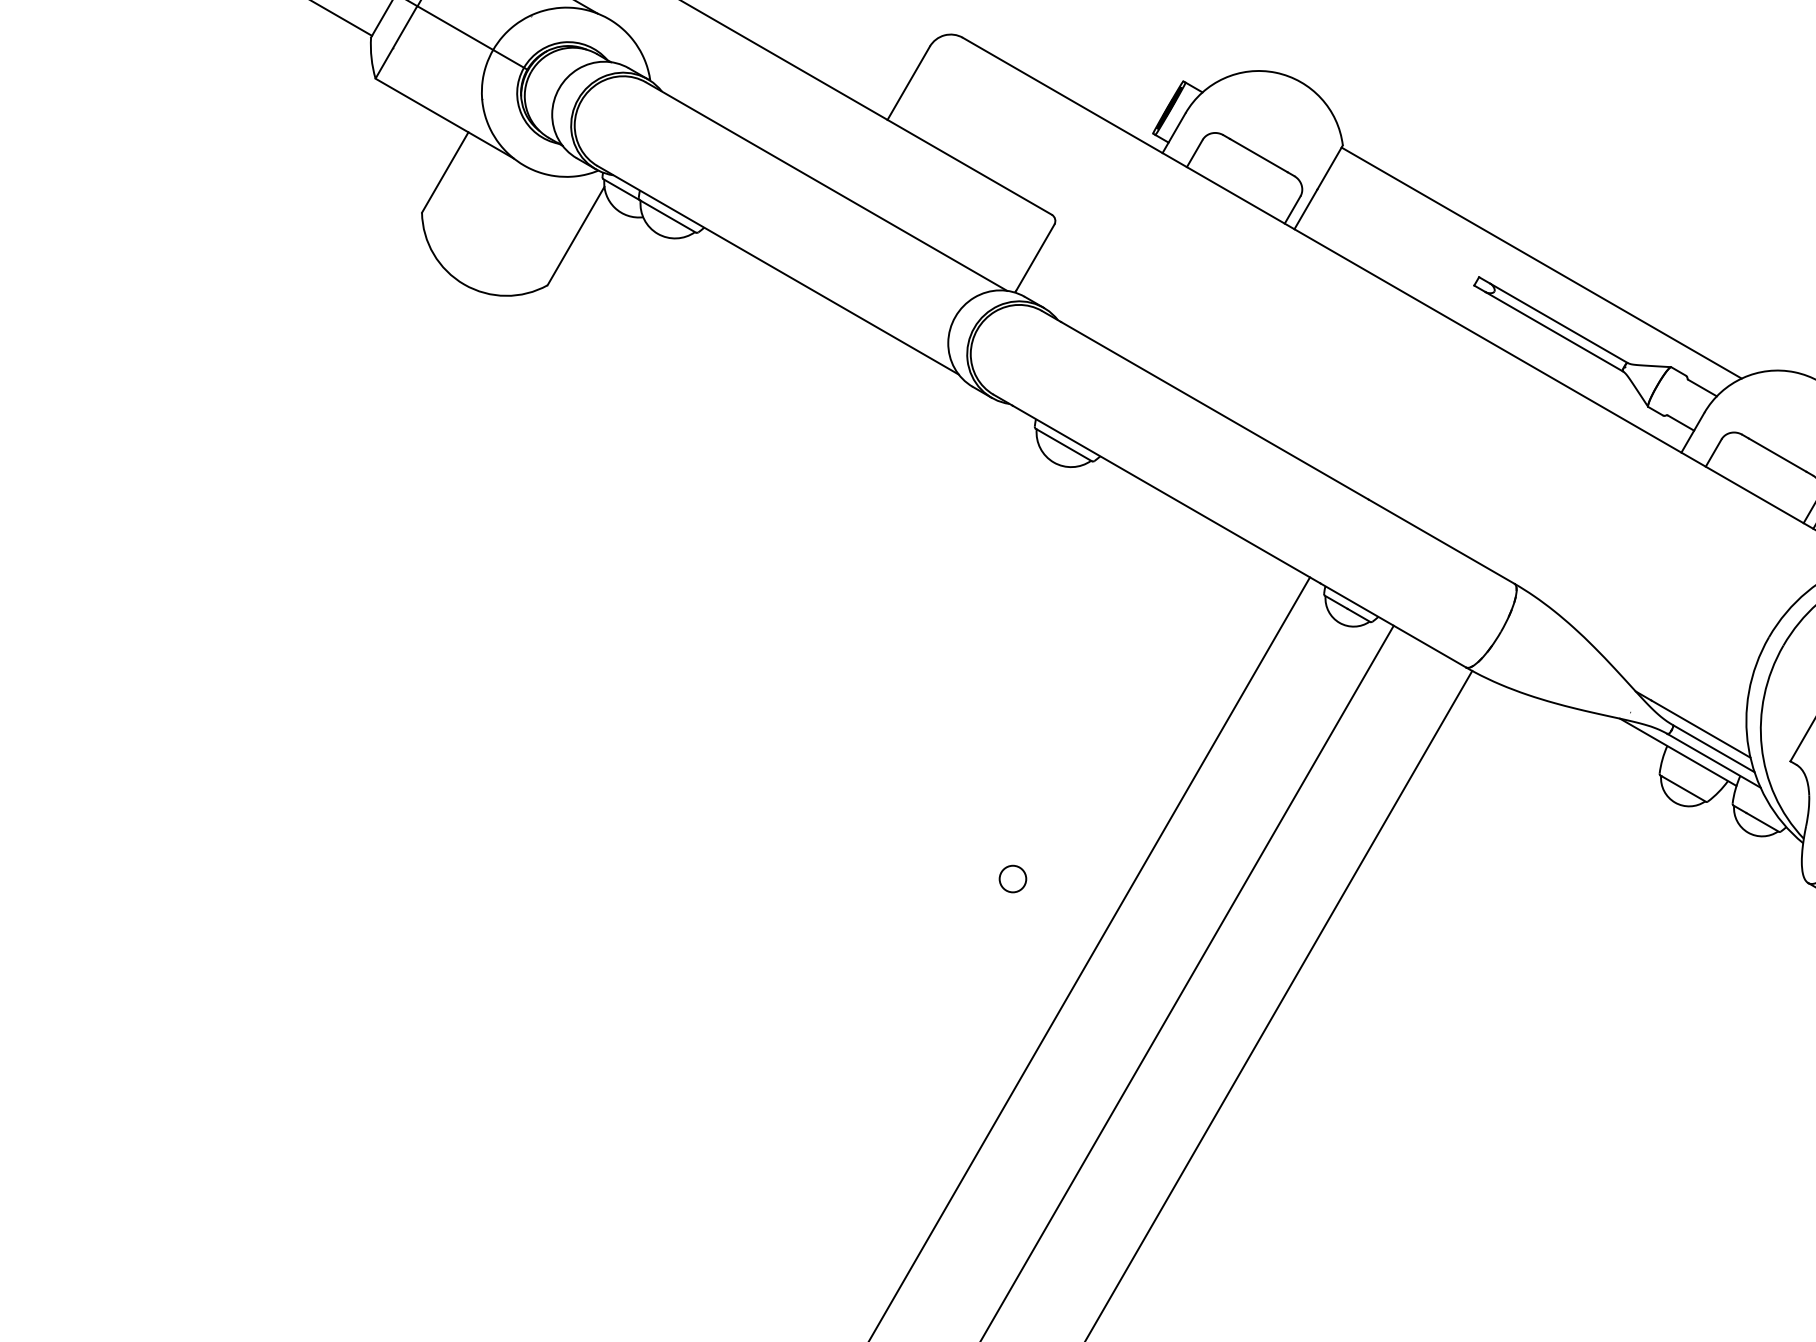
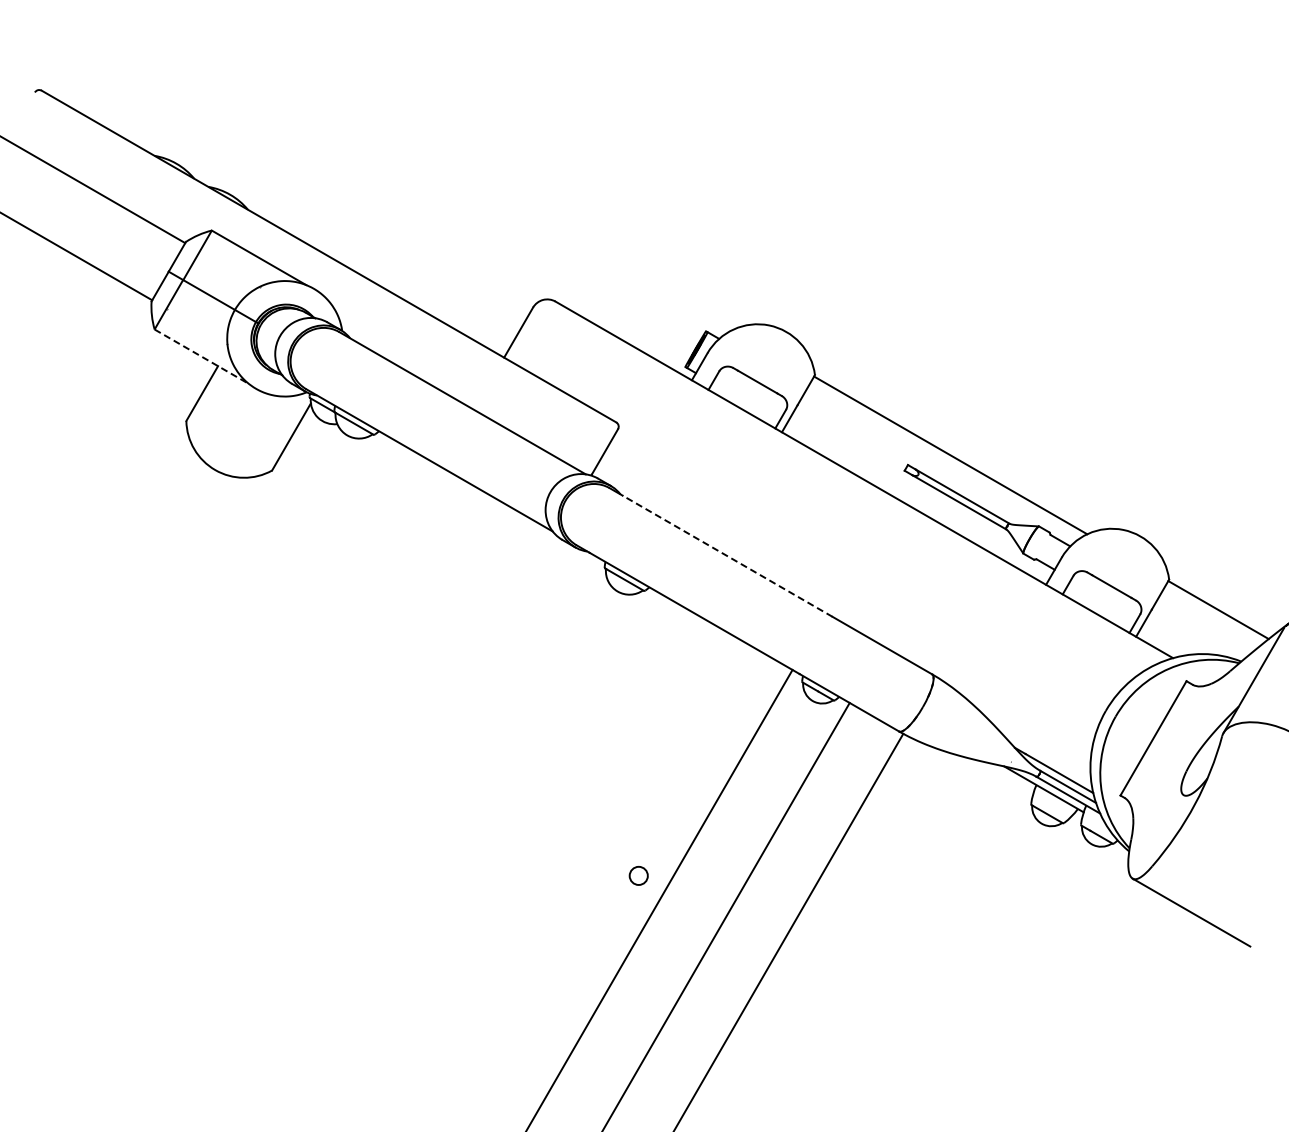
line: (444, 118) -> (201, 356), solid -> dashed
line: (1214, 409) -> (727, 555), solid -> dashed
circle: (1012, 878) -> (638, 875), moved

